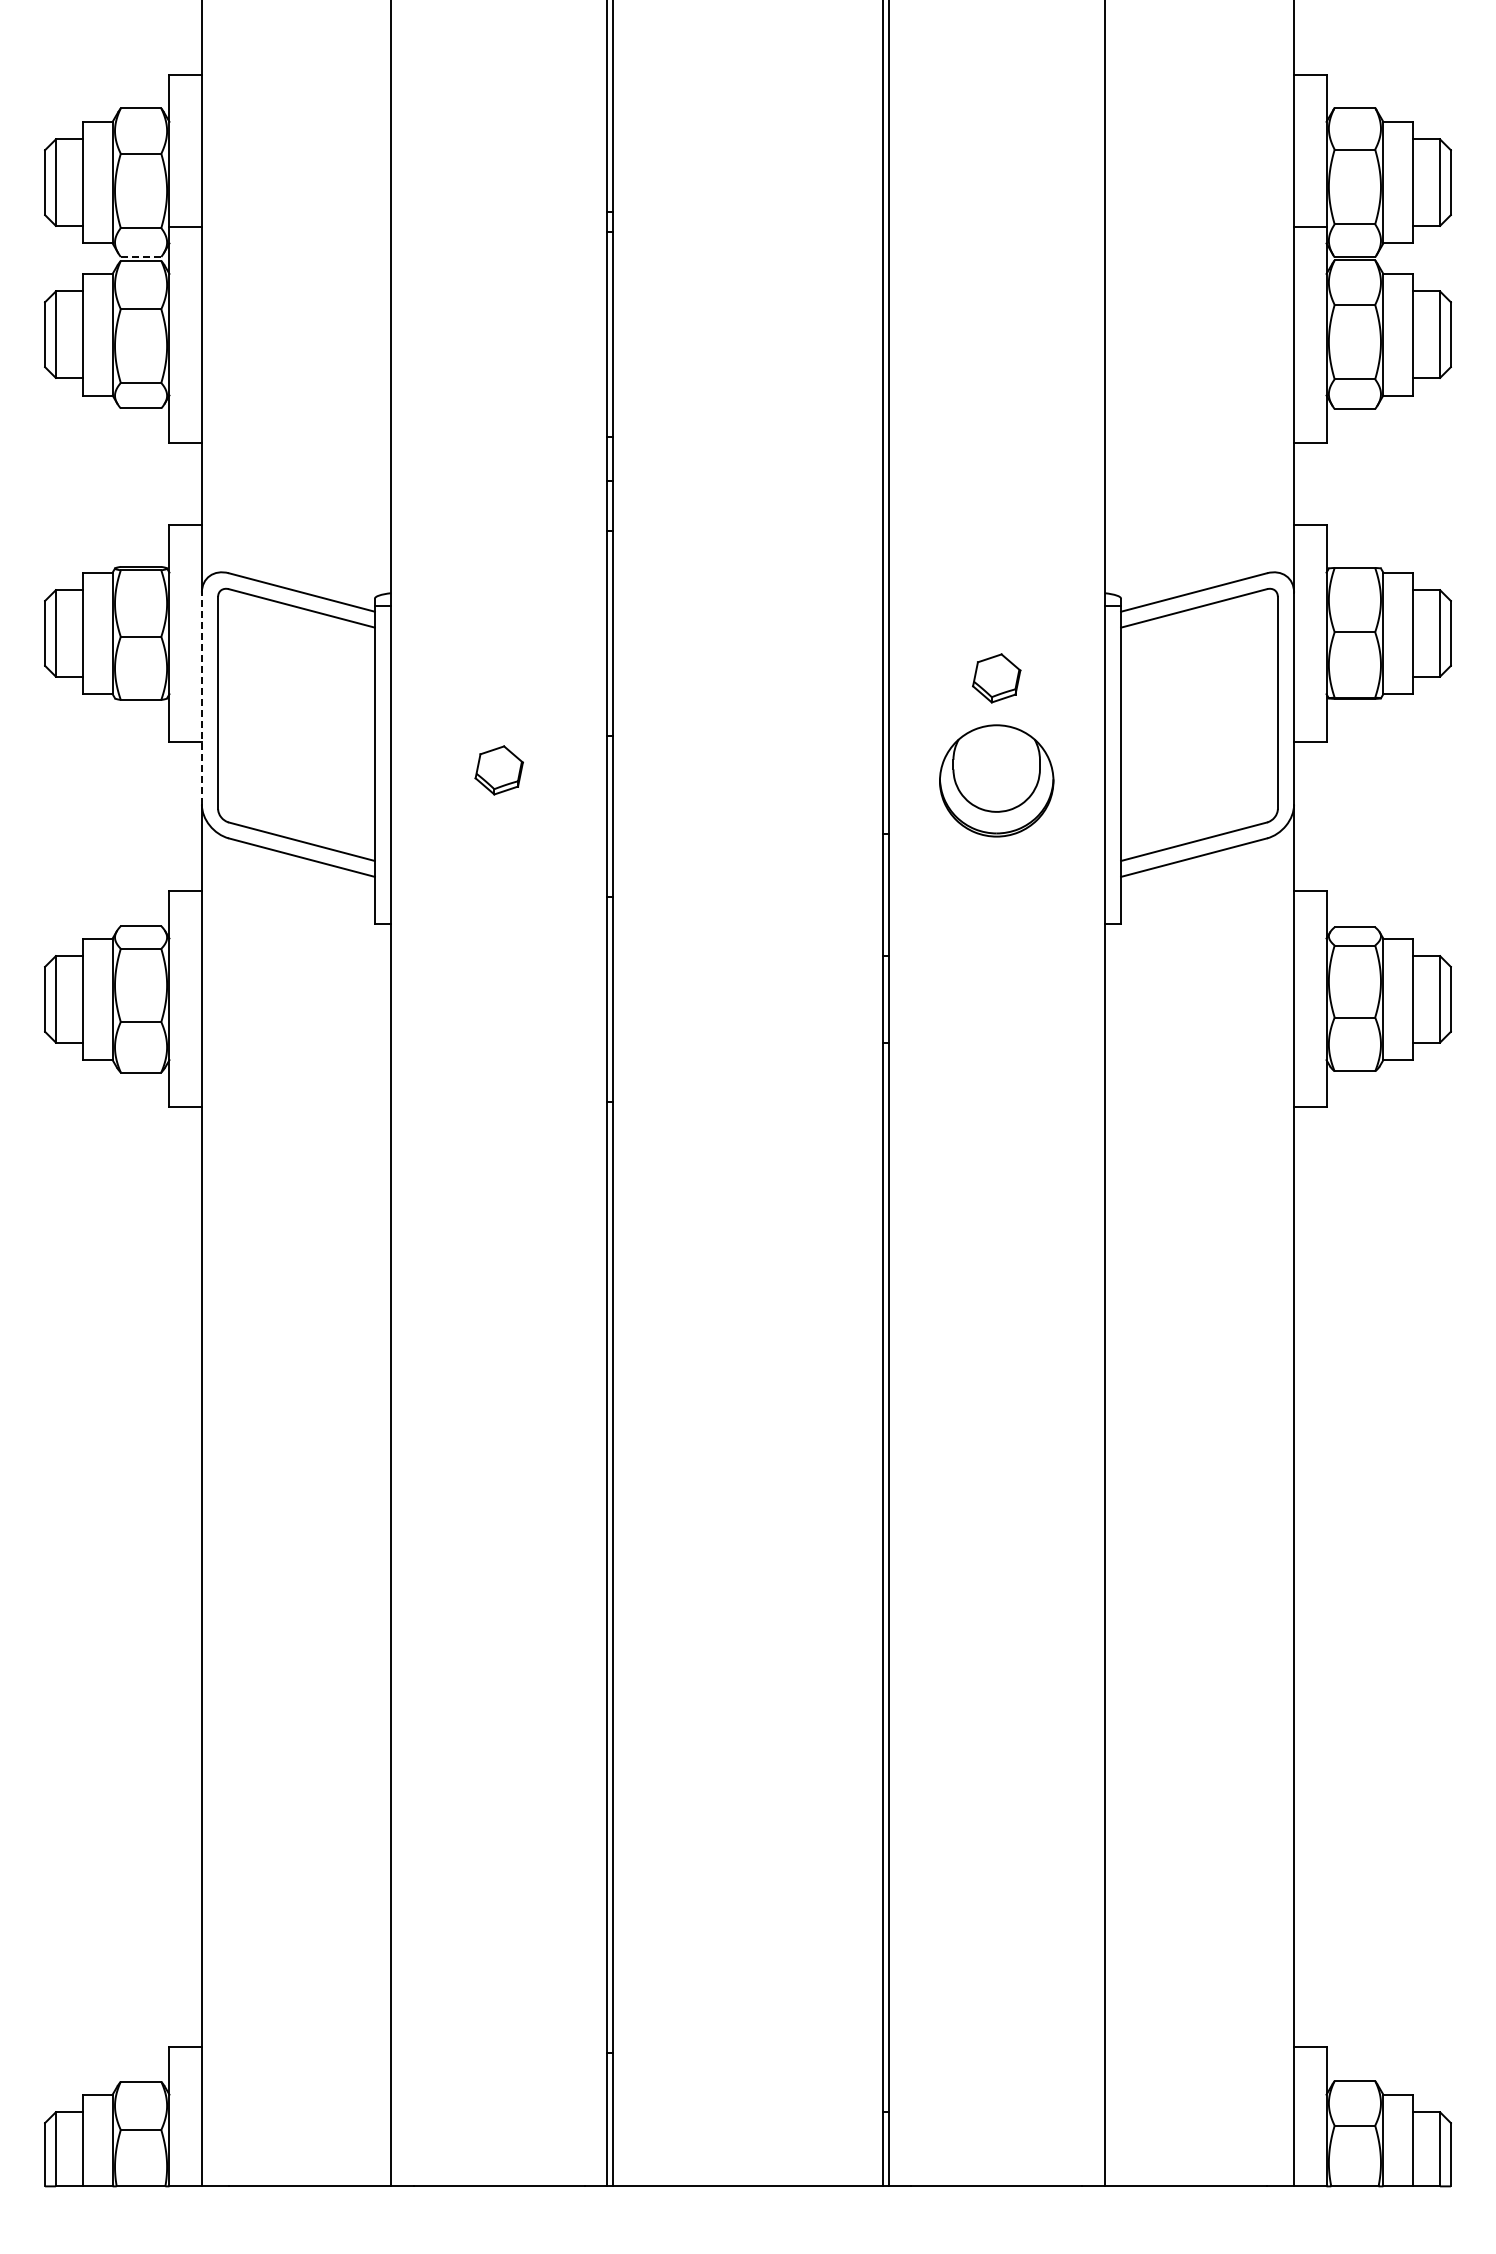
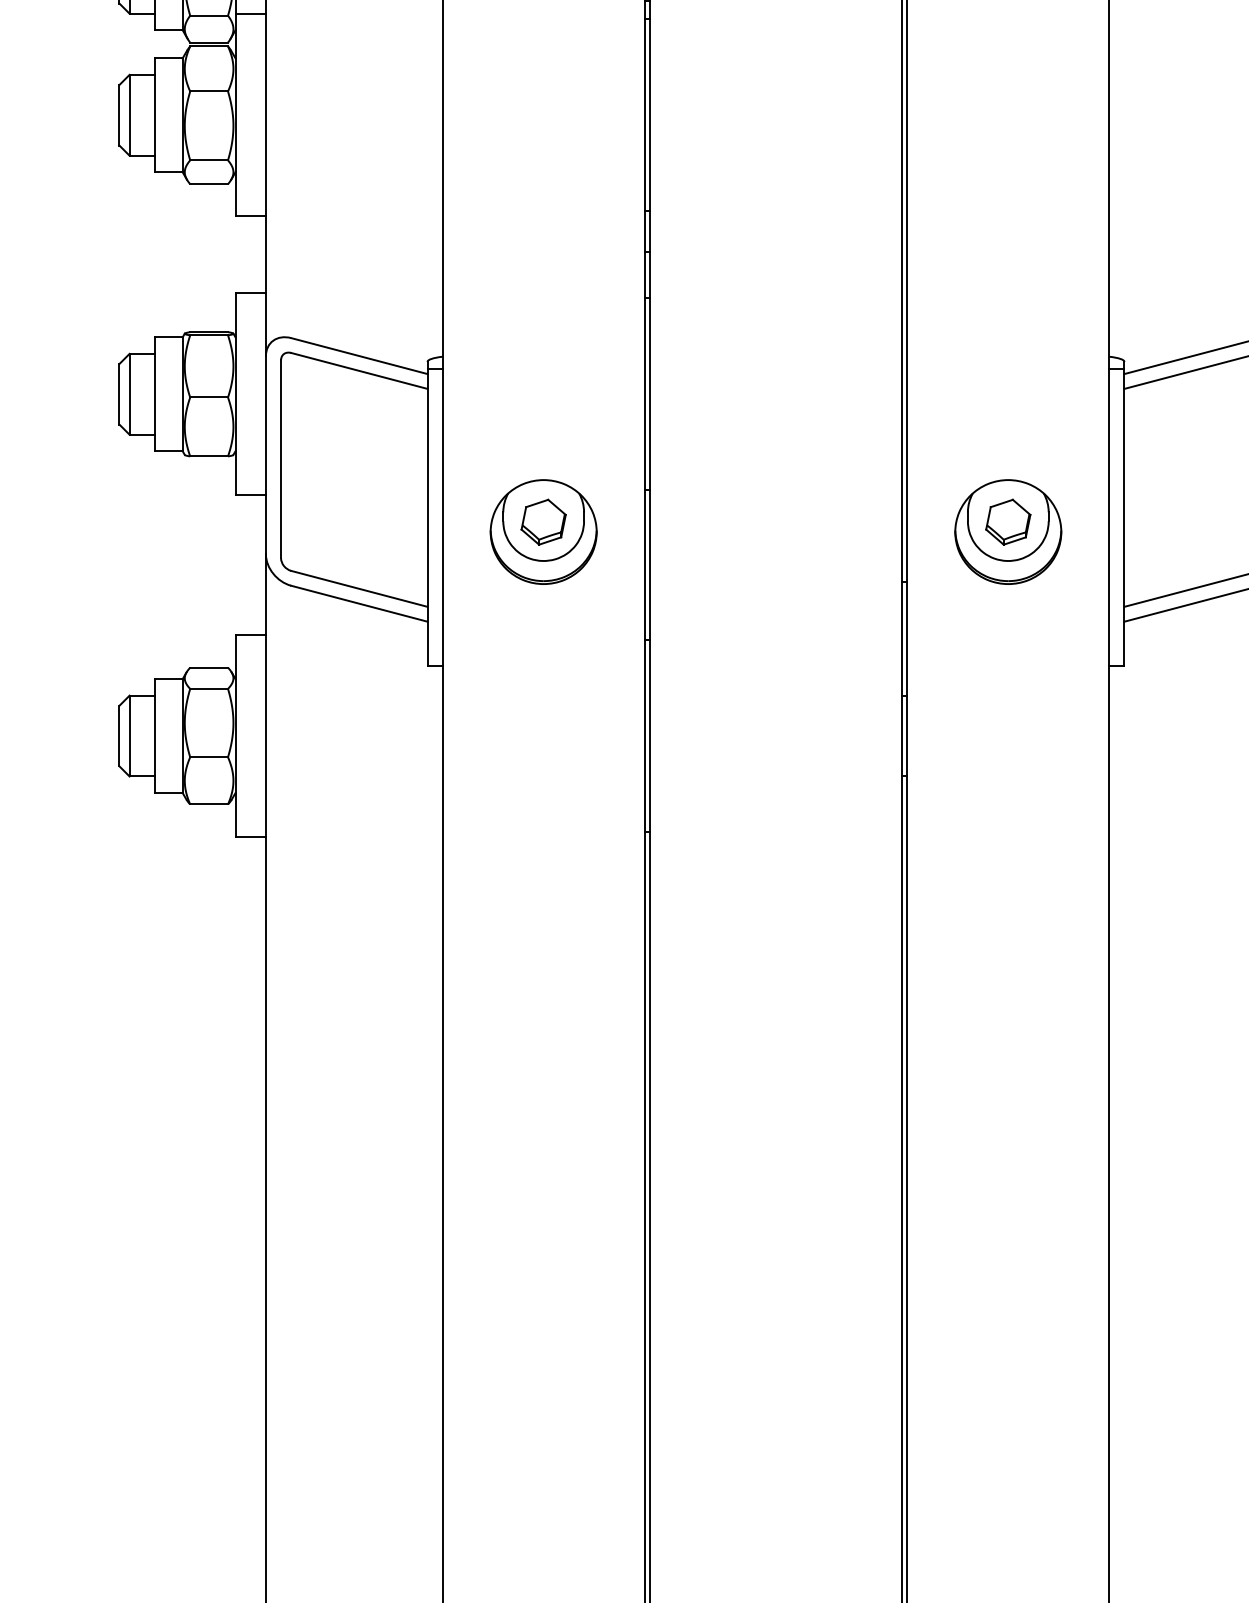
line: (140, 256) -> (208, 42), dashed -> solid
part: (996, 678) -> (1008, 522), moved
line: (201, 698) -> (265, 455), dashed -> solid
part: (498, 780) -> (542, 531), added

